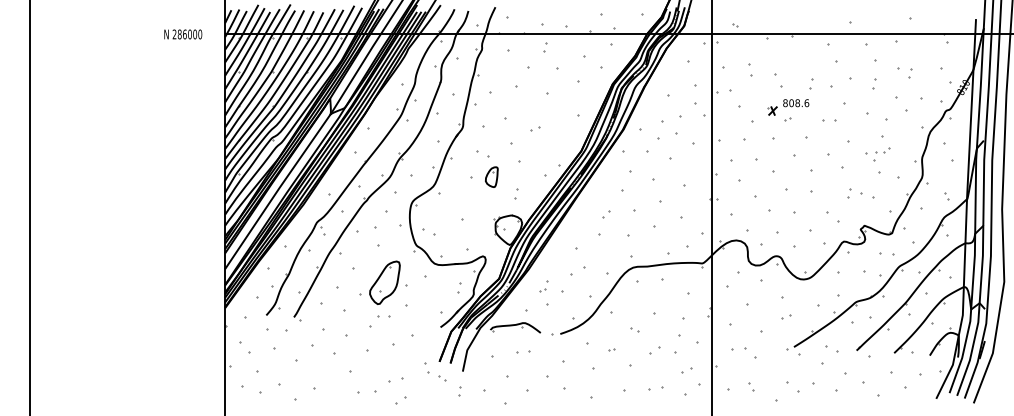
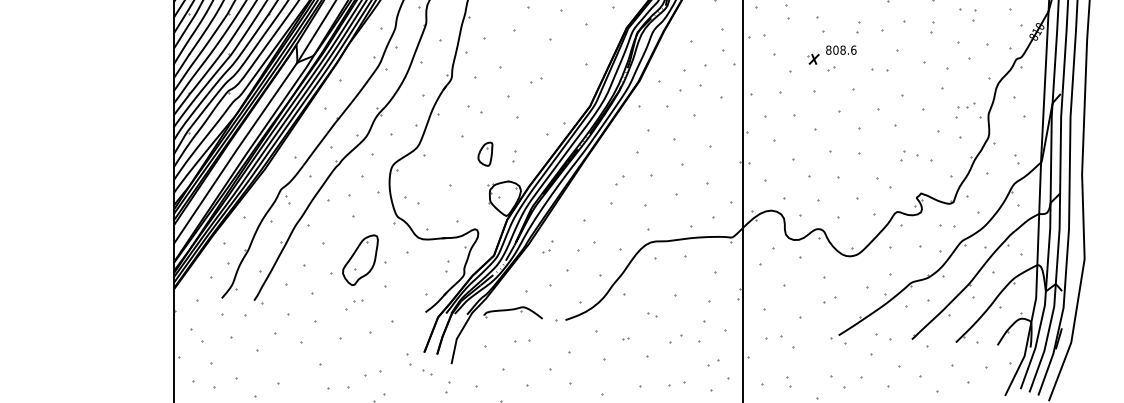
part: (881, 154) -> (964, 110), moved
part: (491, 176) -> (485, 153), moved
part: (543, 286) -> (547, 246), moved
part: (380, 320) -> (355, 304), size x0.71

